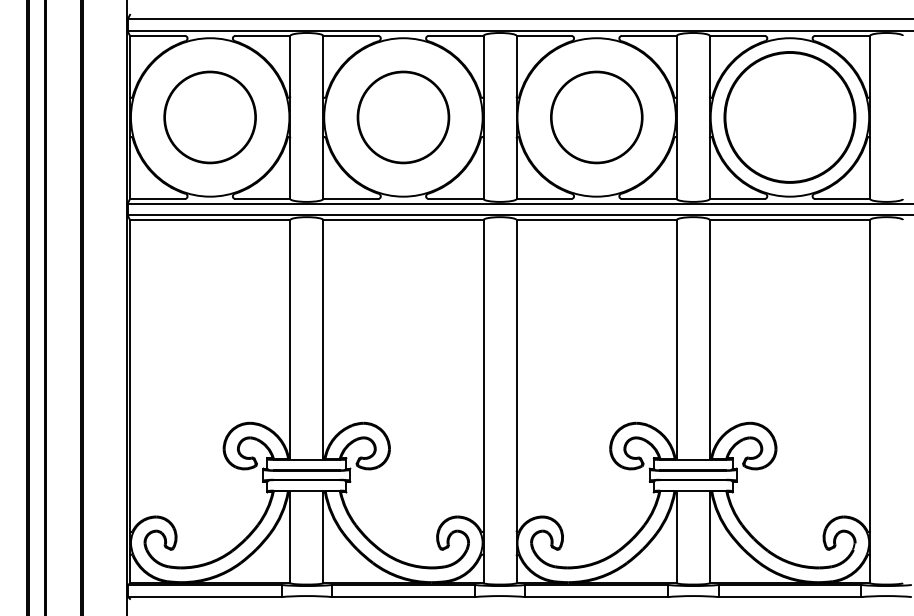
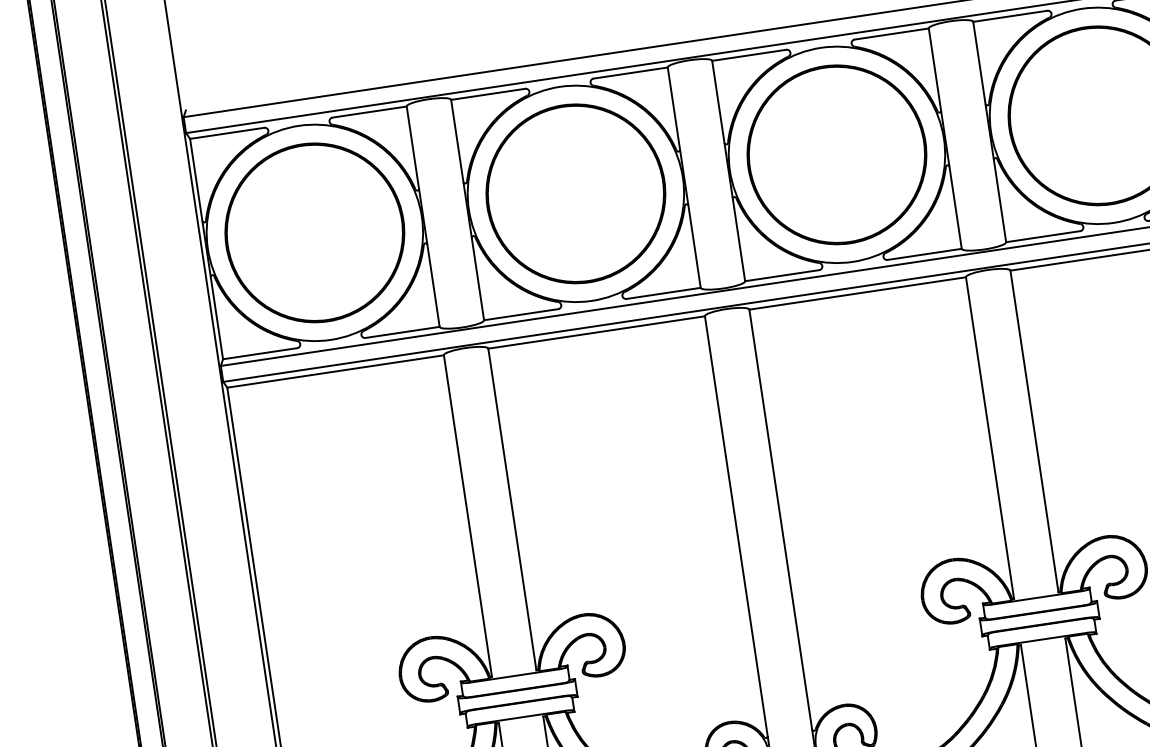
part: (209, 117) -> (313, 233), size x1.43
circle: (403, 117) -> (576, 193), size x1.43
part: (596, 117) -> (836, 154), size x1.43

